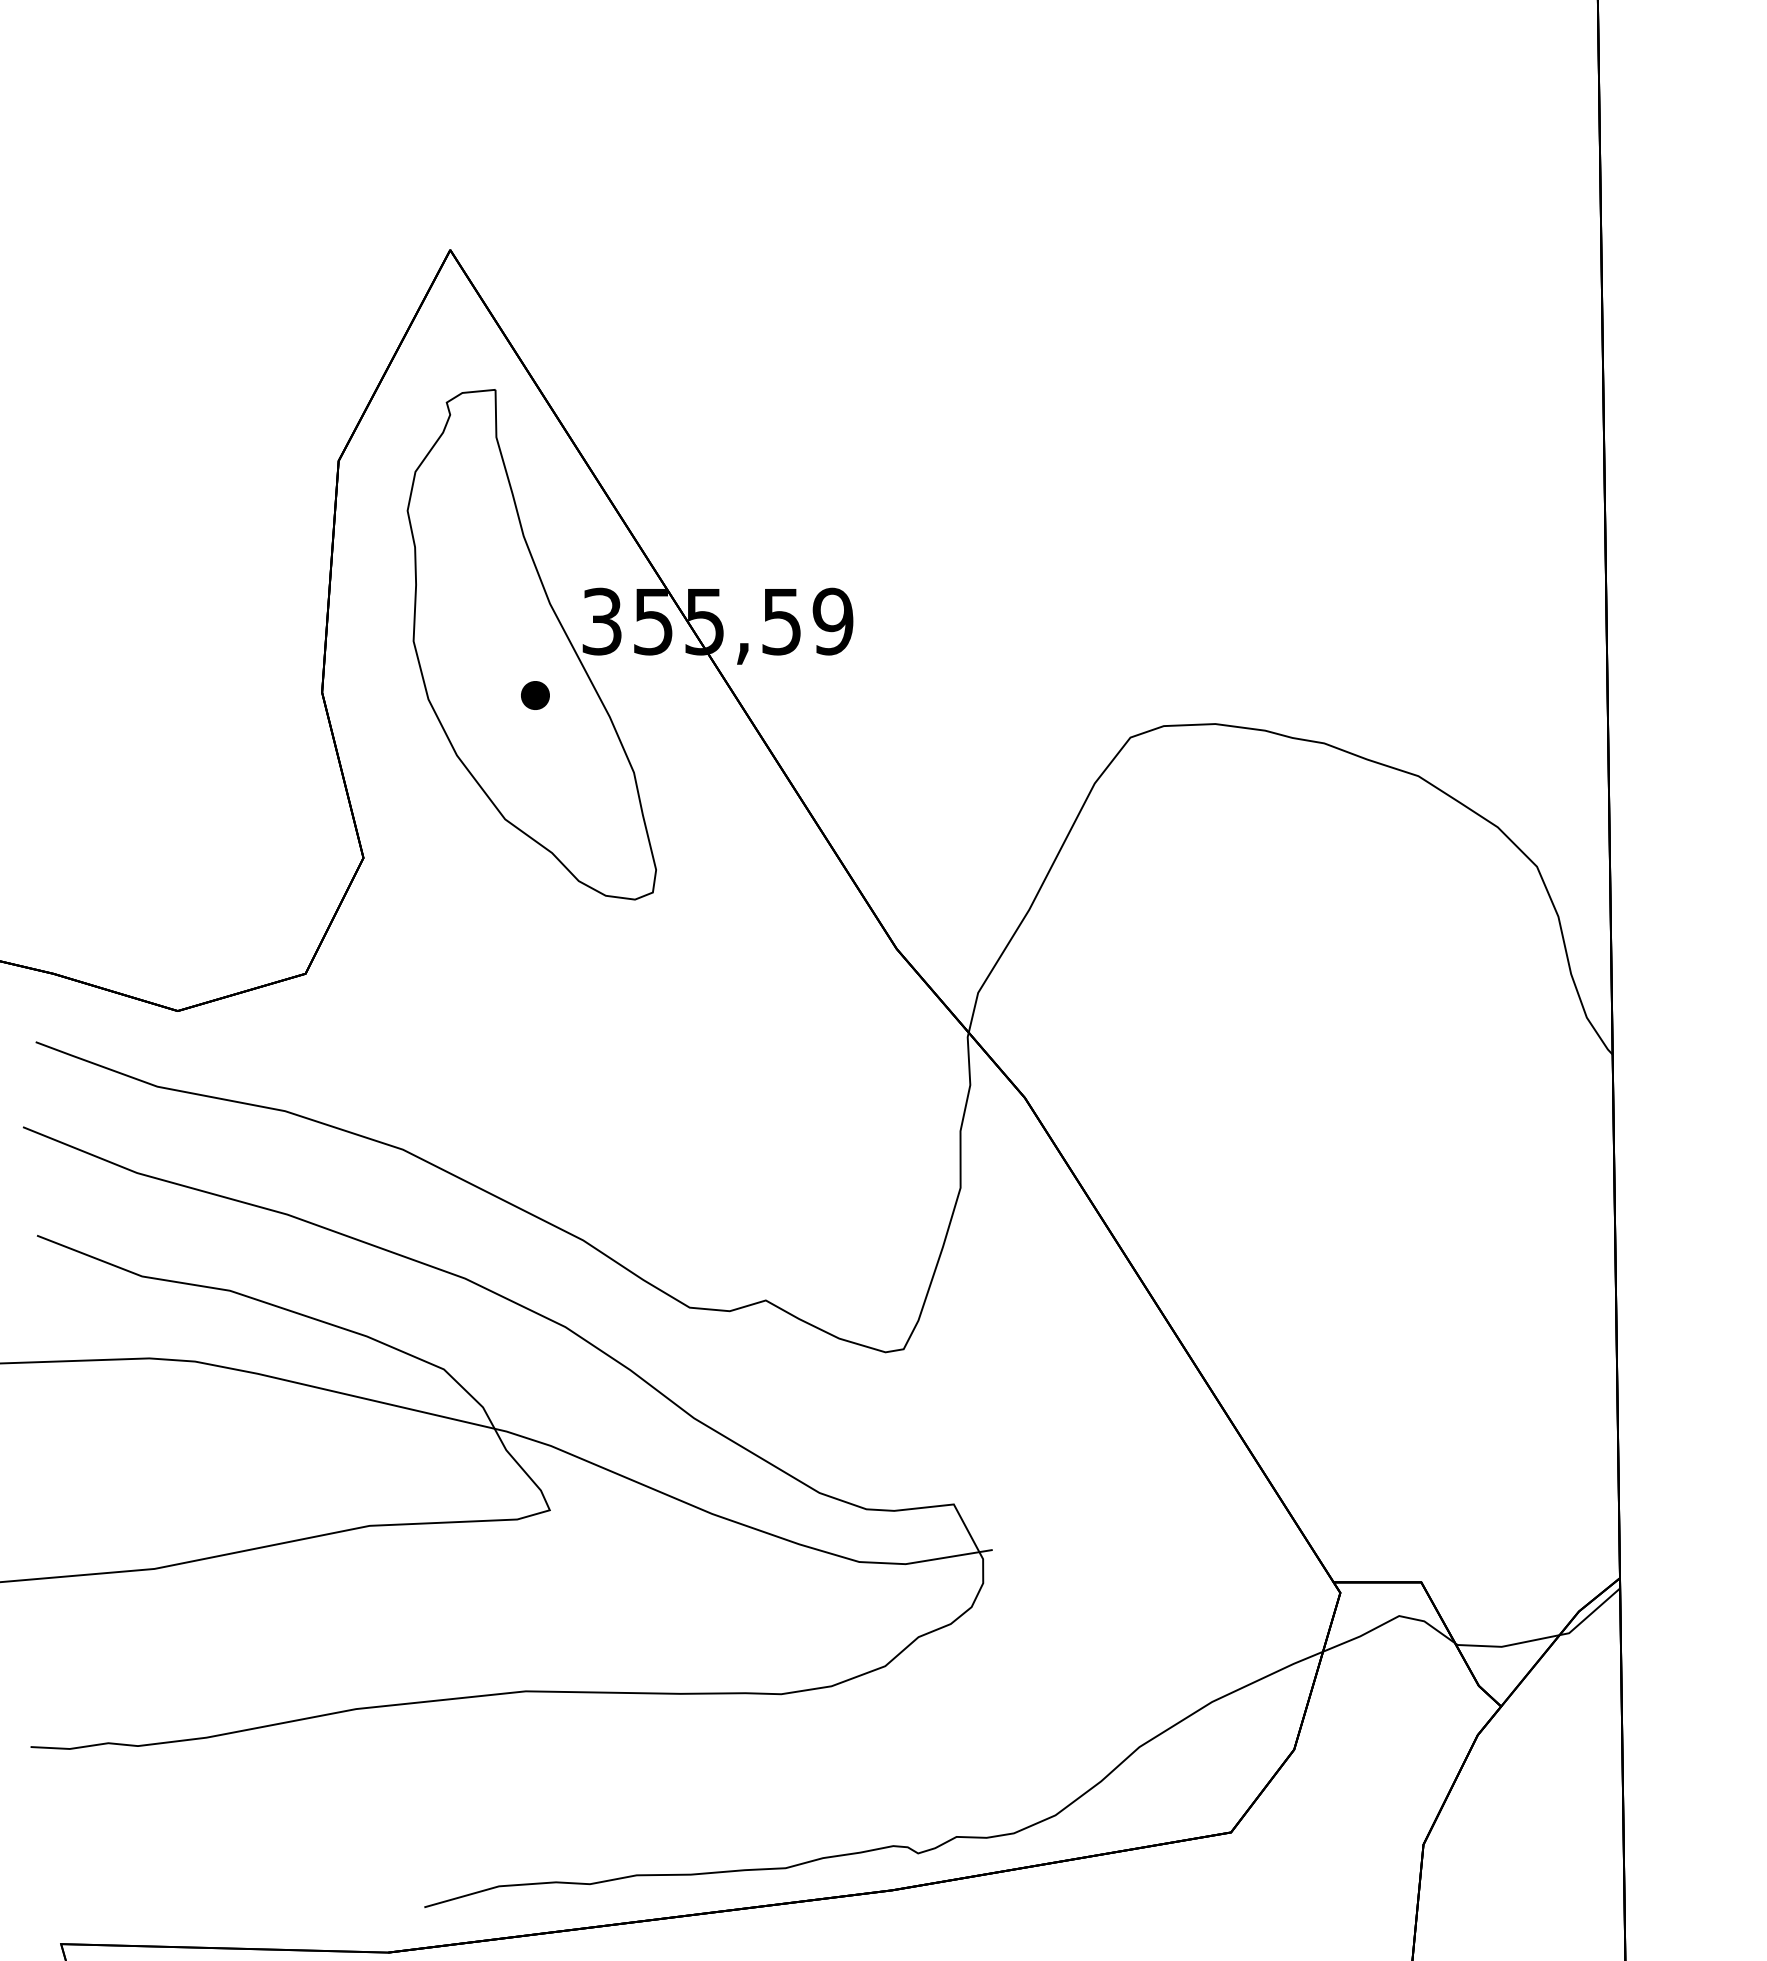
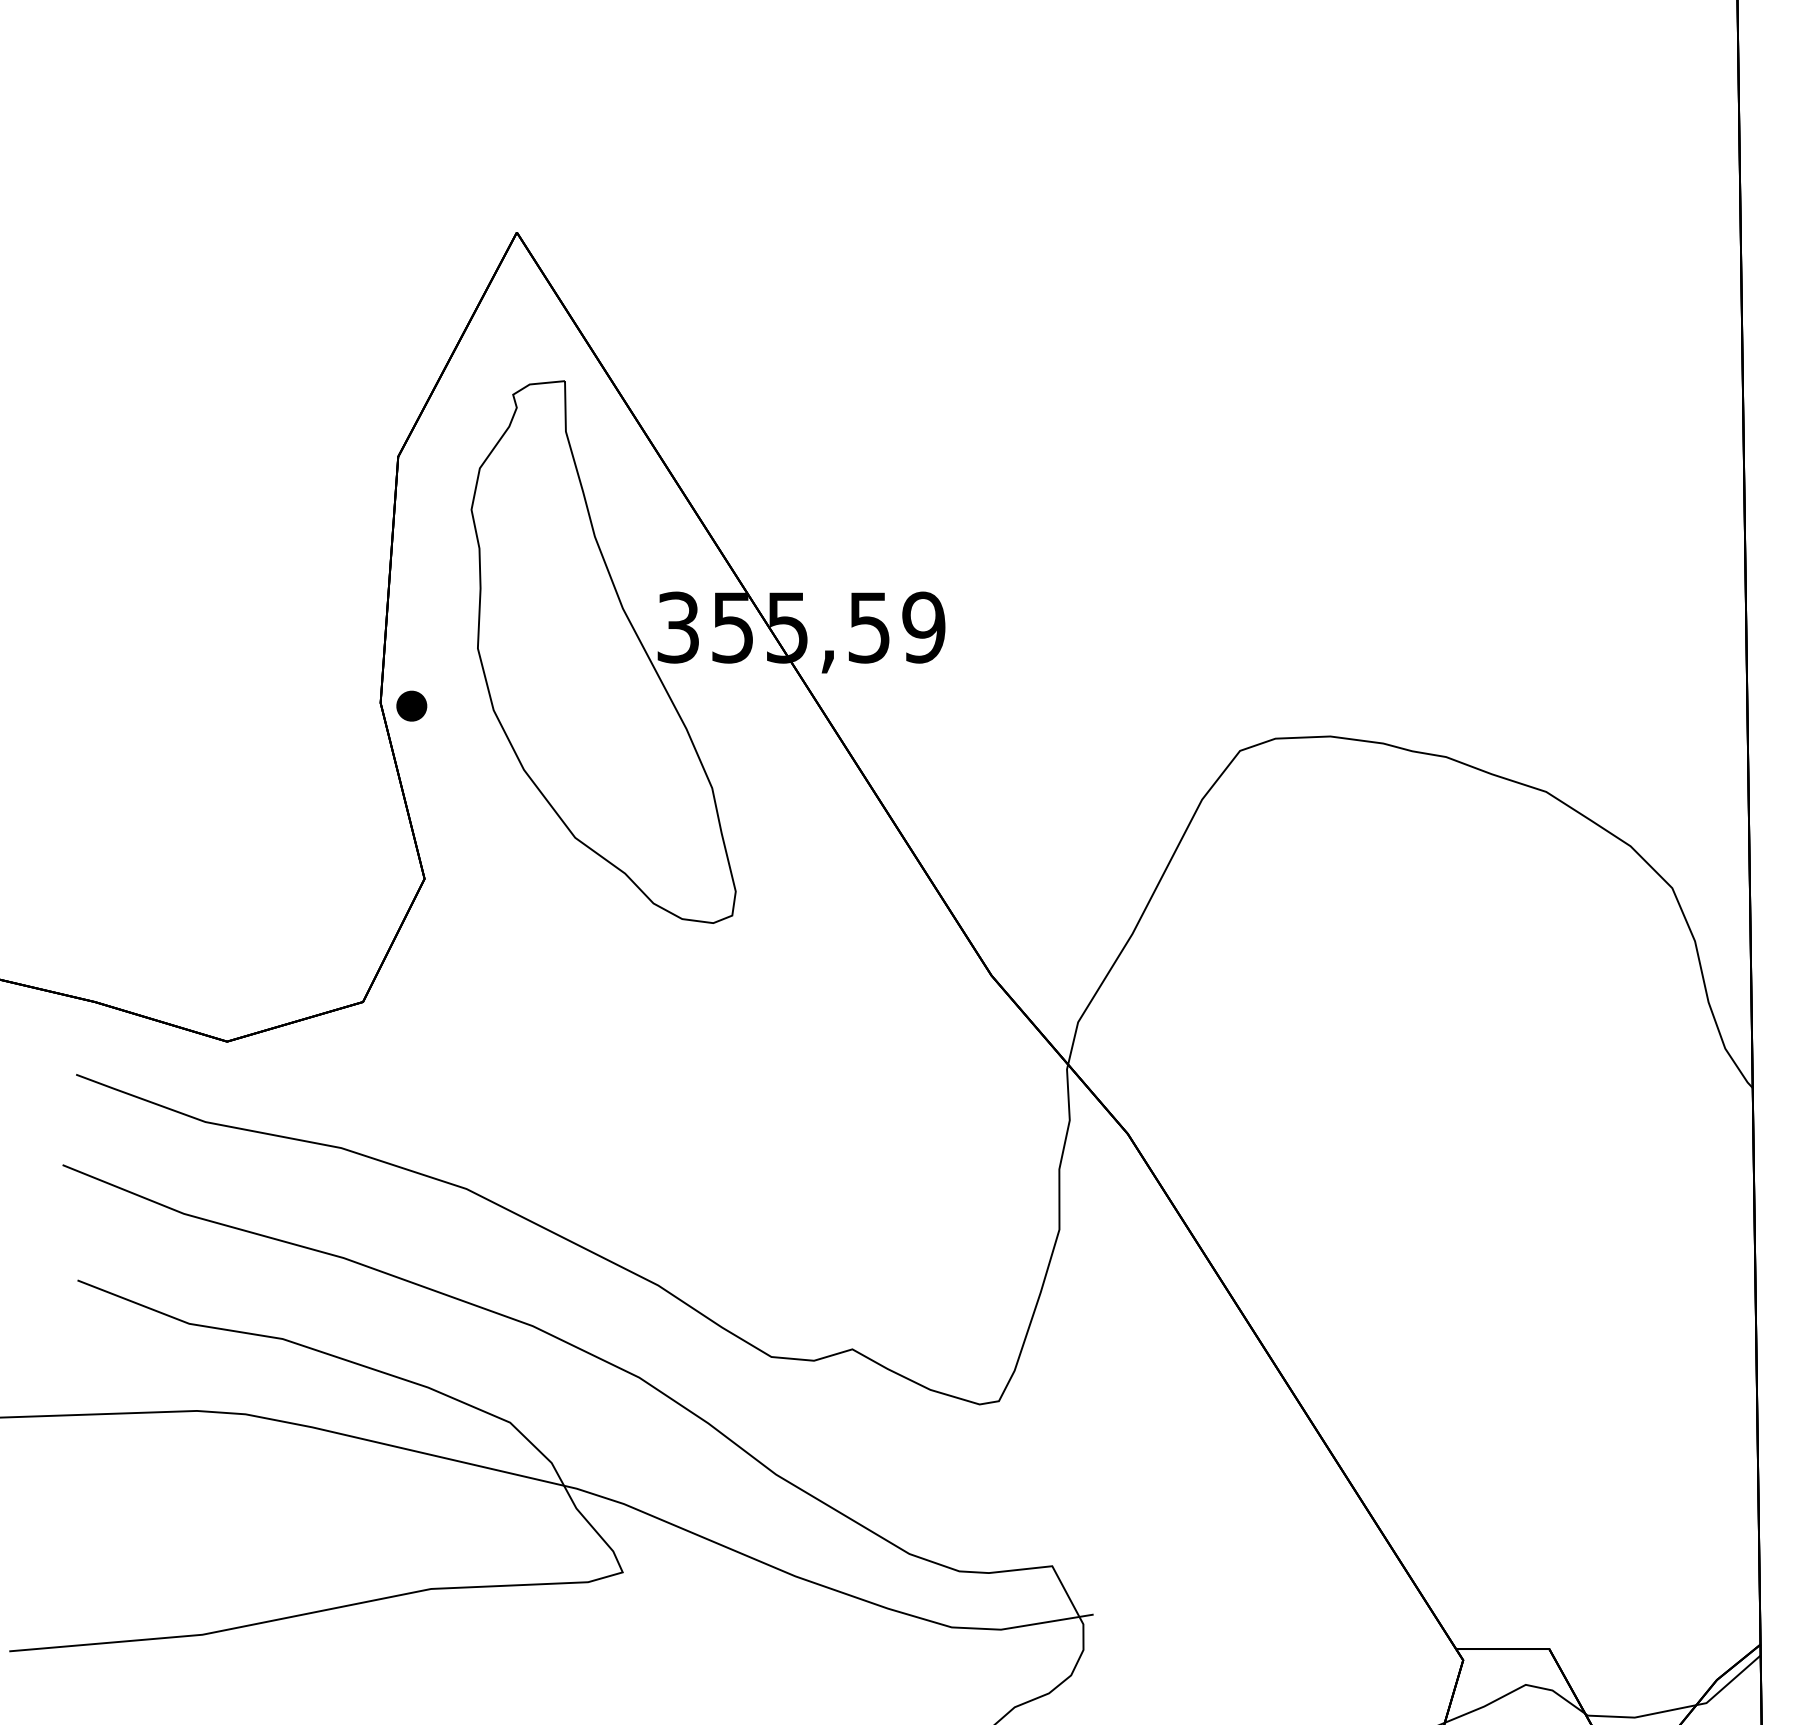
part: (535, 695) -> (411, 706), moved

